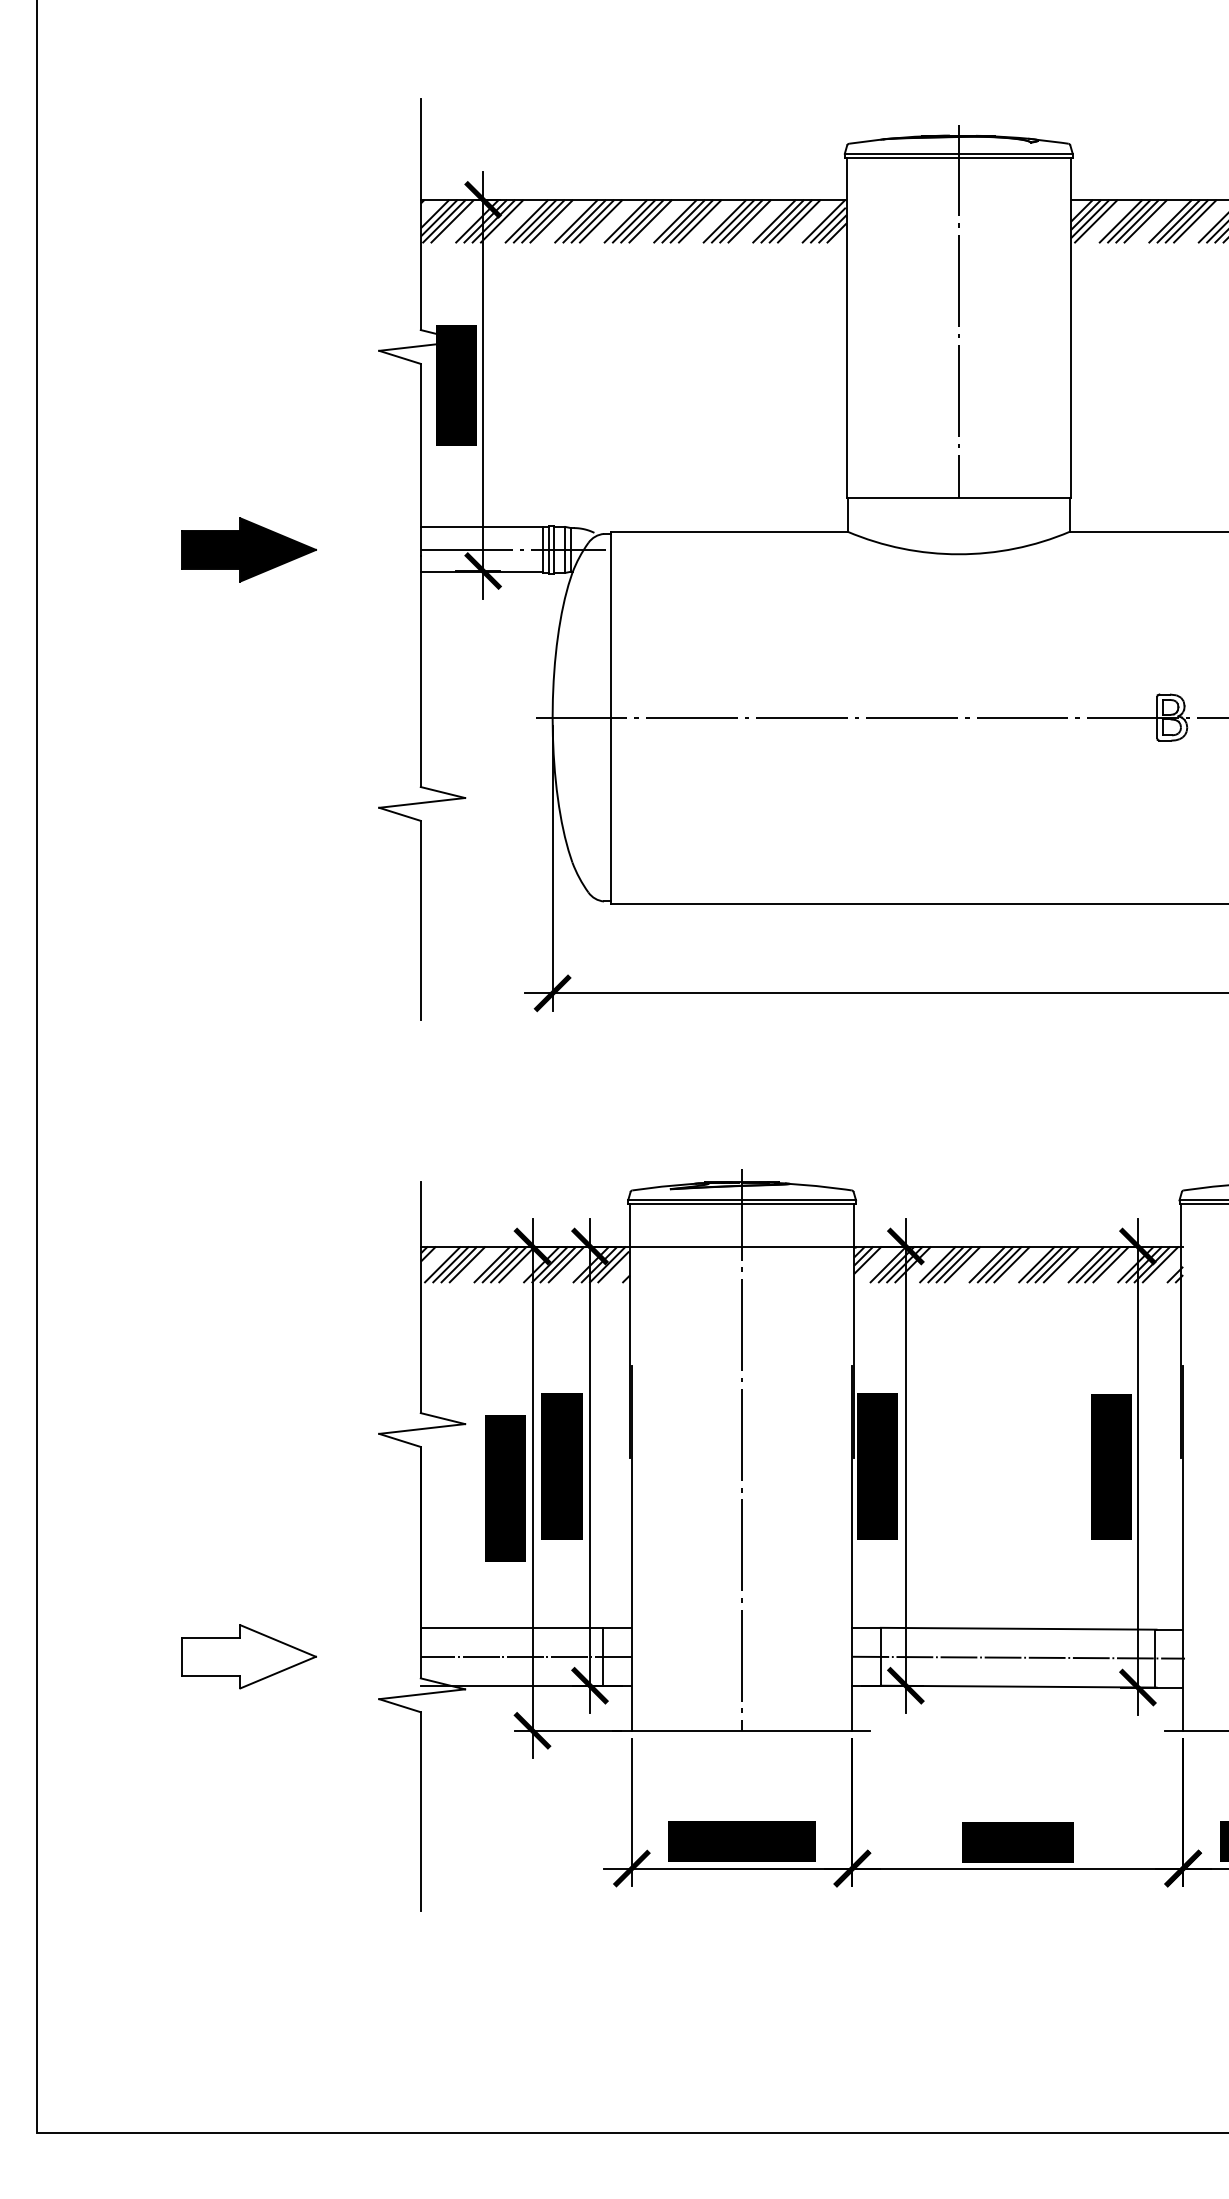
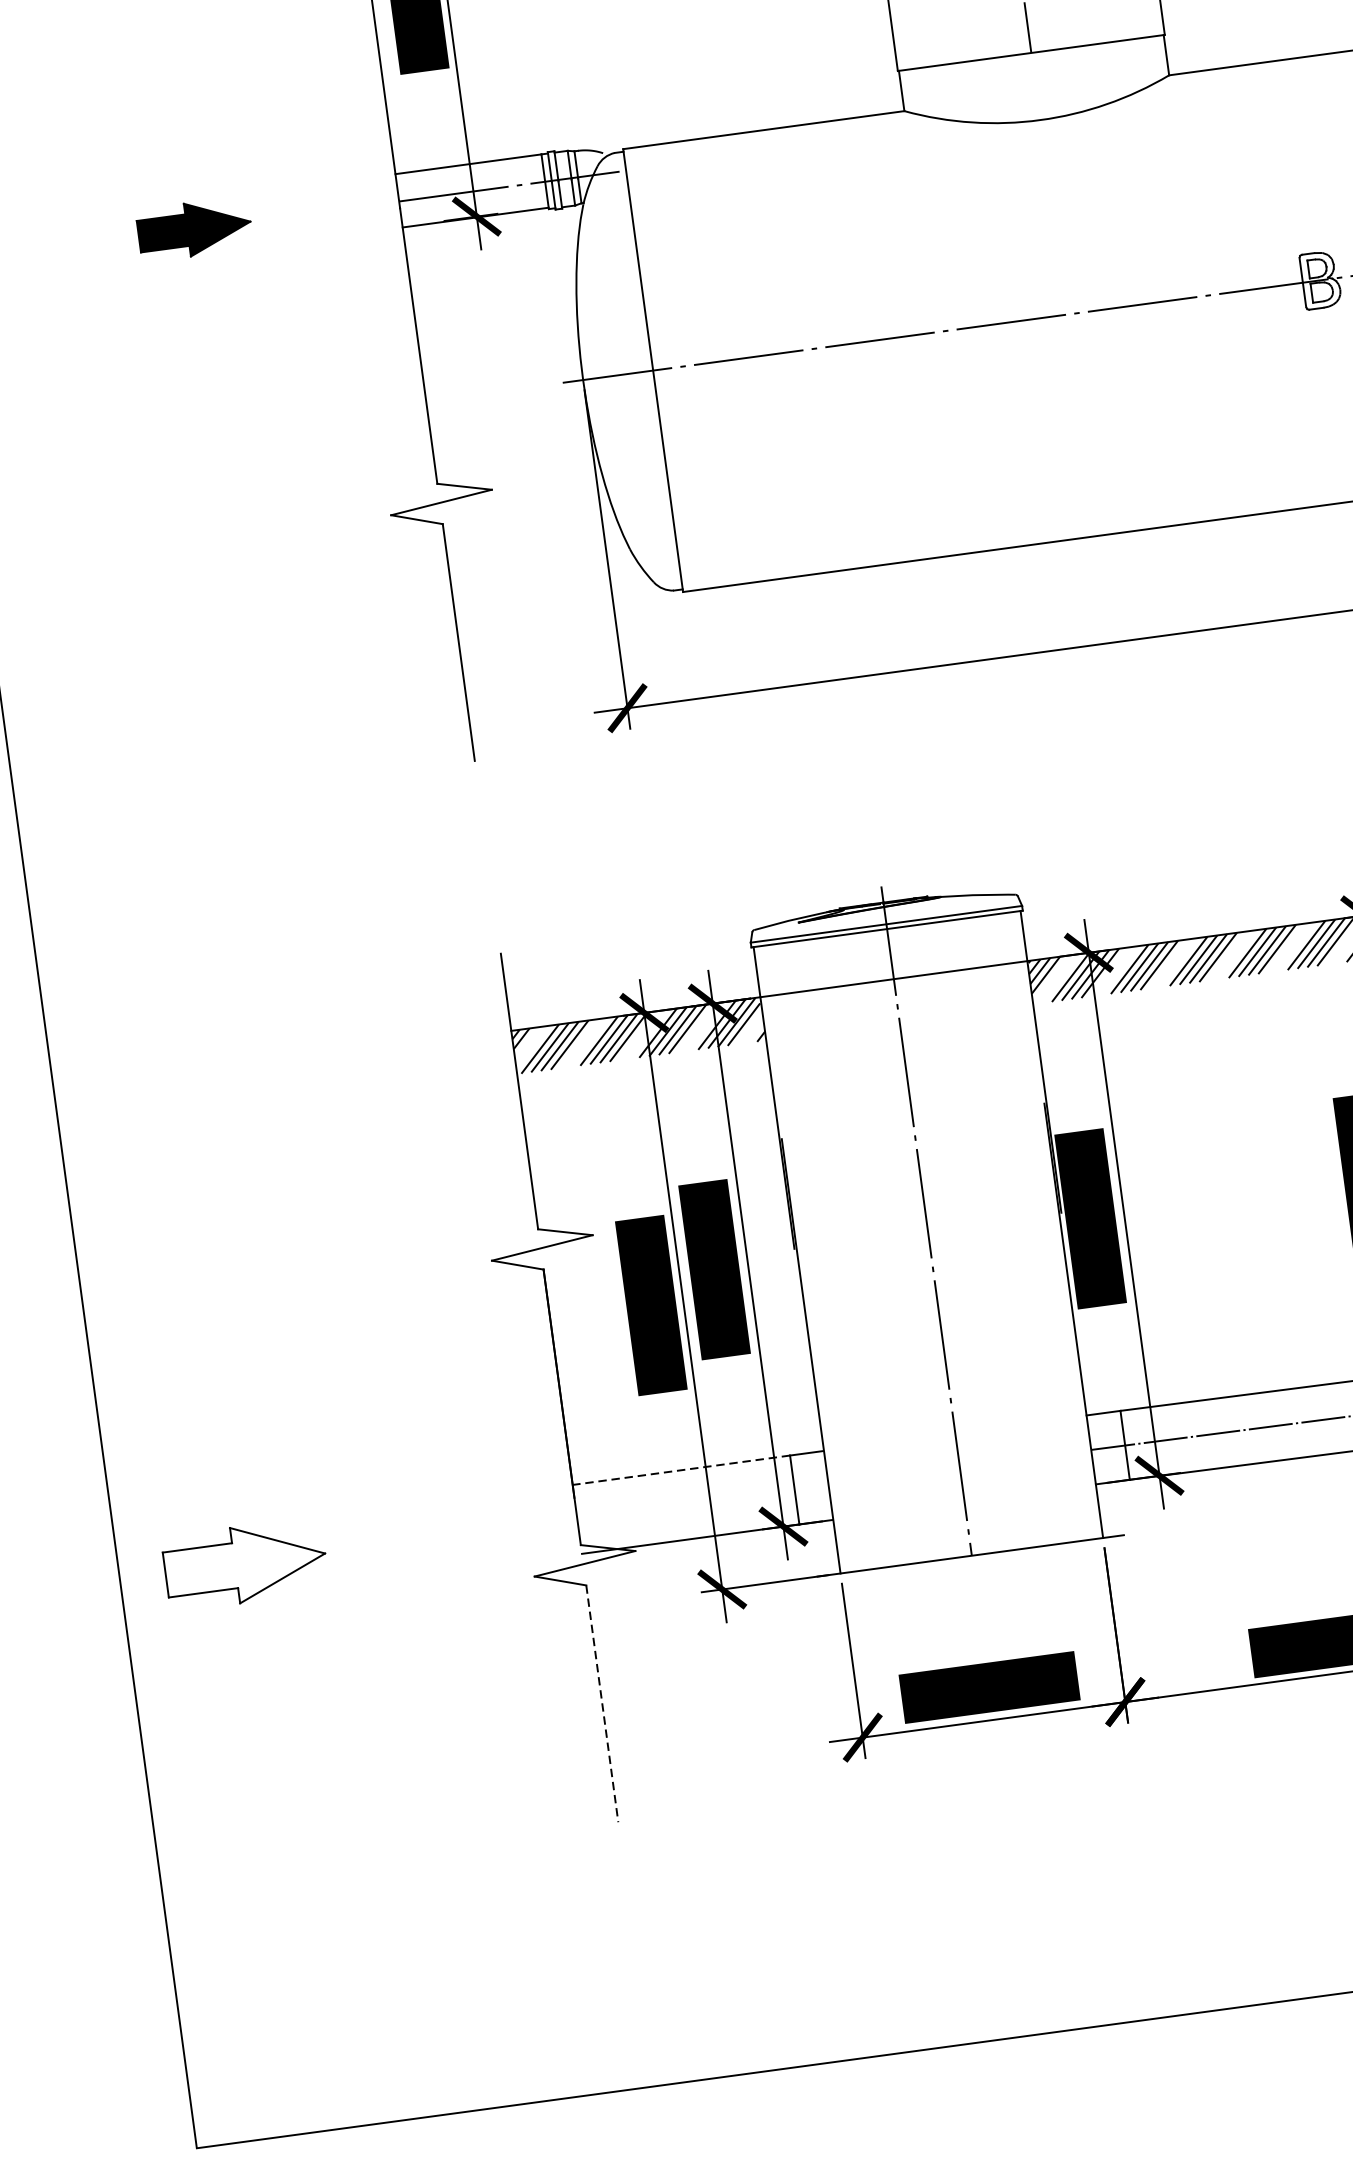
part: (248, 549) -> (193, 228), size x0.7
line: (511, 1627) -> (680, 1469), solid -> dashed
part: (248, 1656) -> (244, 1564), moved
line: (525, 1656) -> (701, 1502), removed
line: (420, 1812) -> (602, 1704), solid -> dashed

